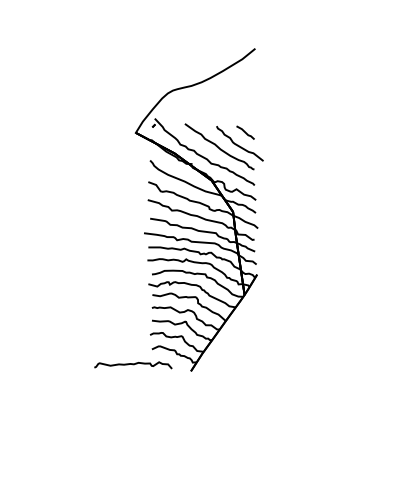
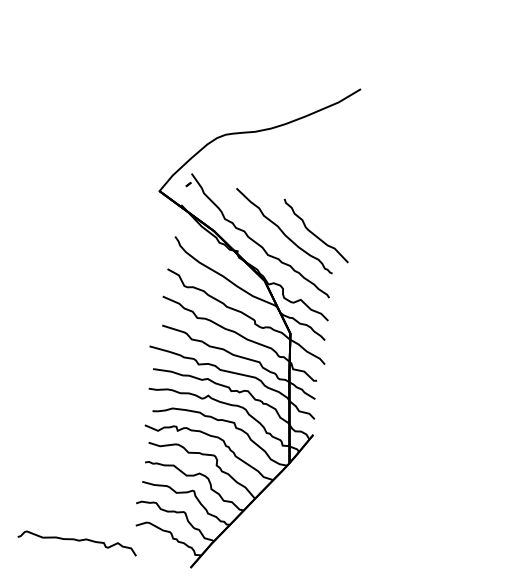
line: (245, 132) -> (327, 215), removed
curve: (133, 365) -> (78, 542), moved

